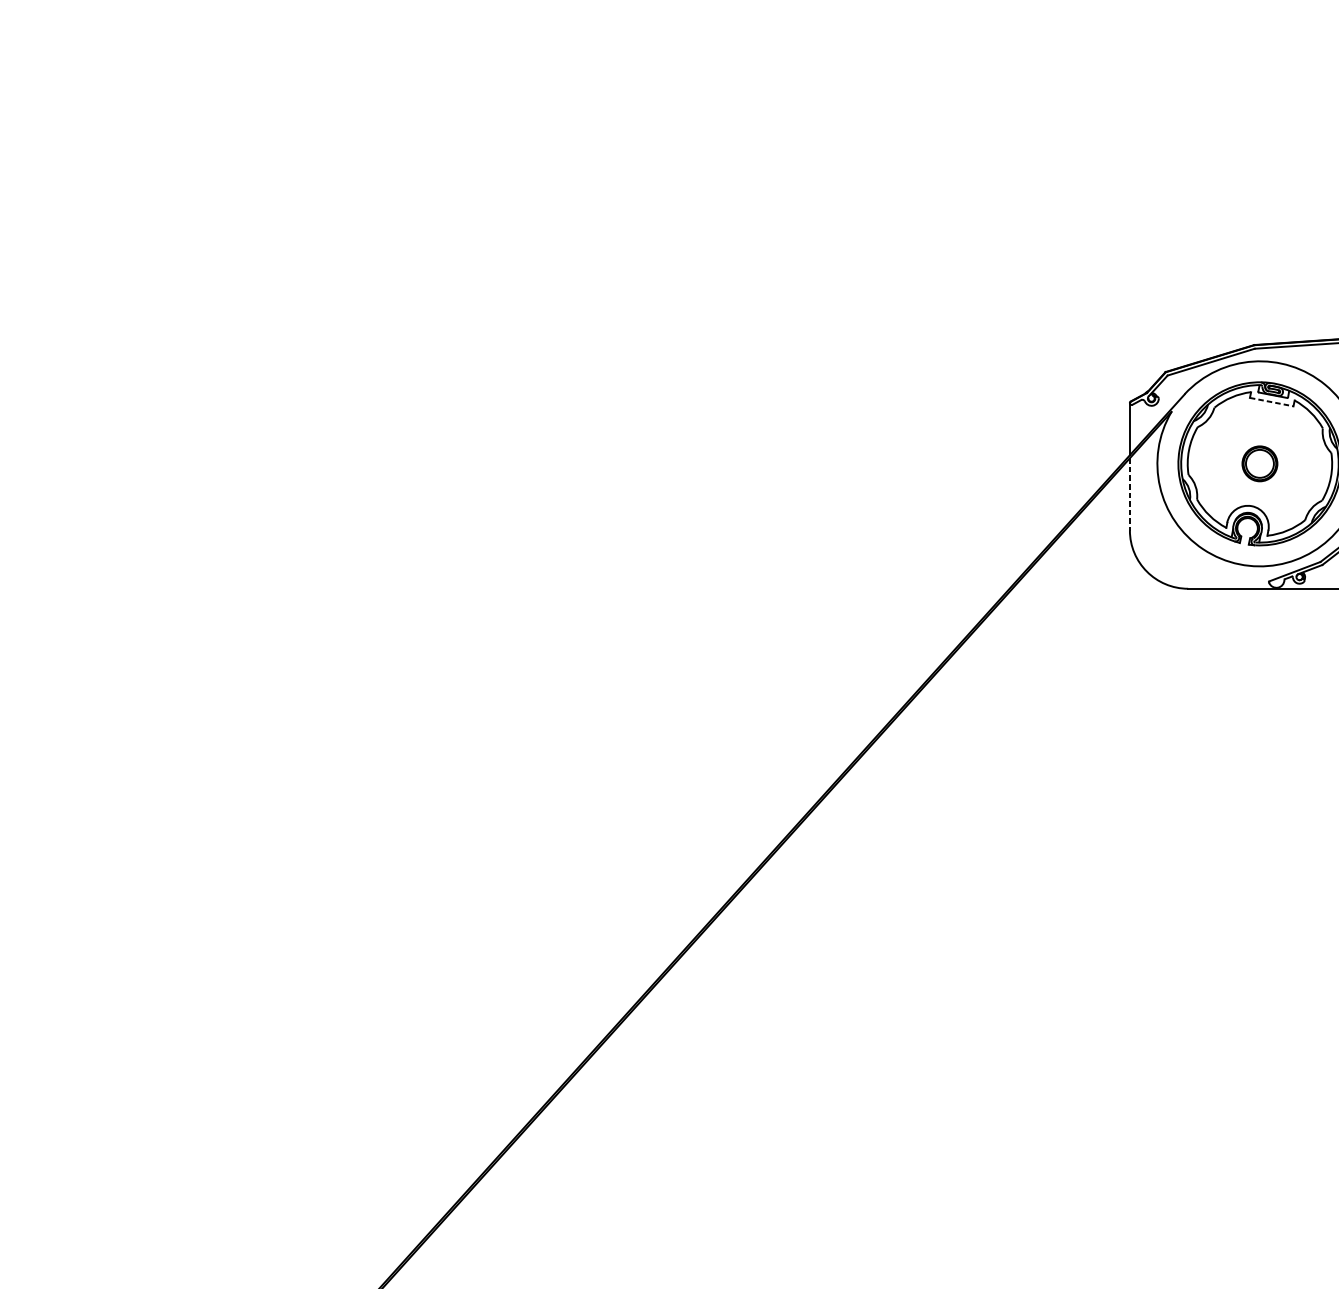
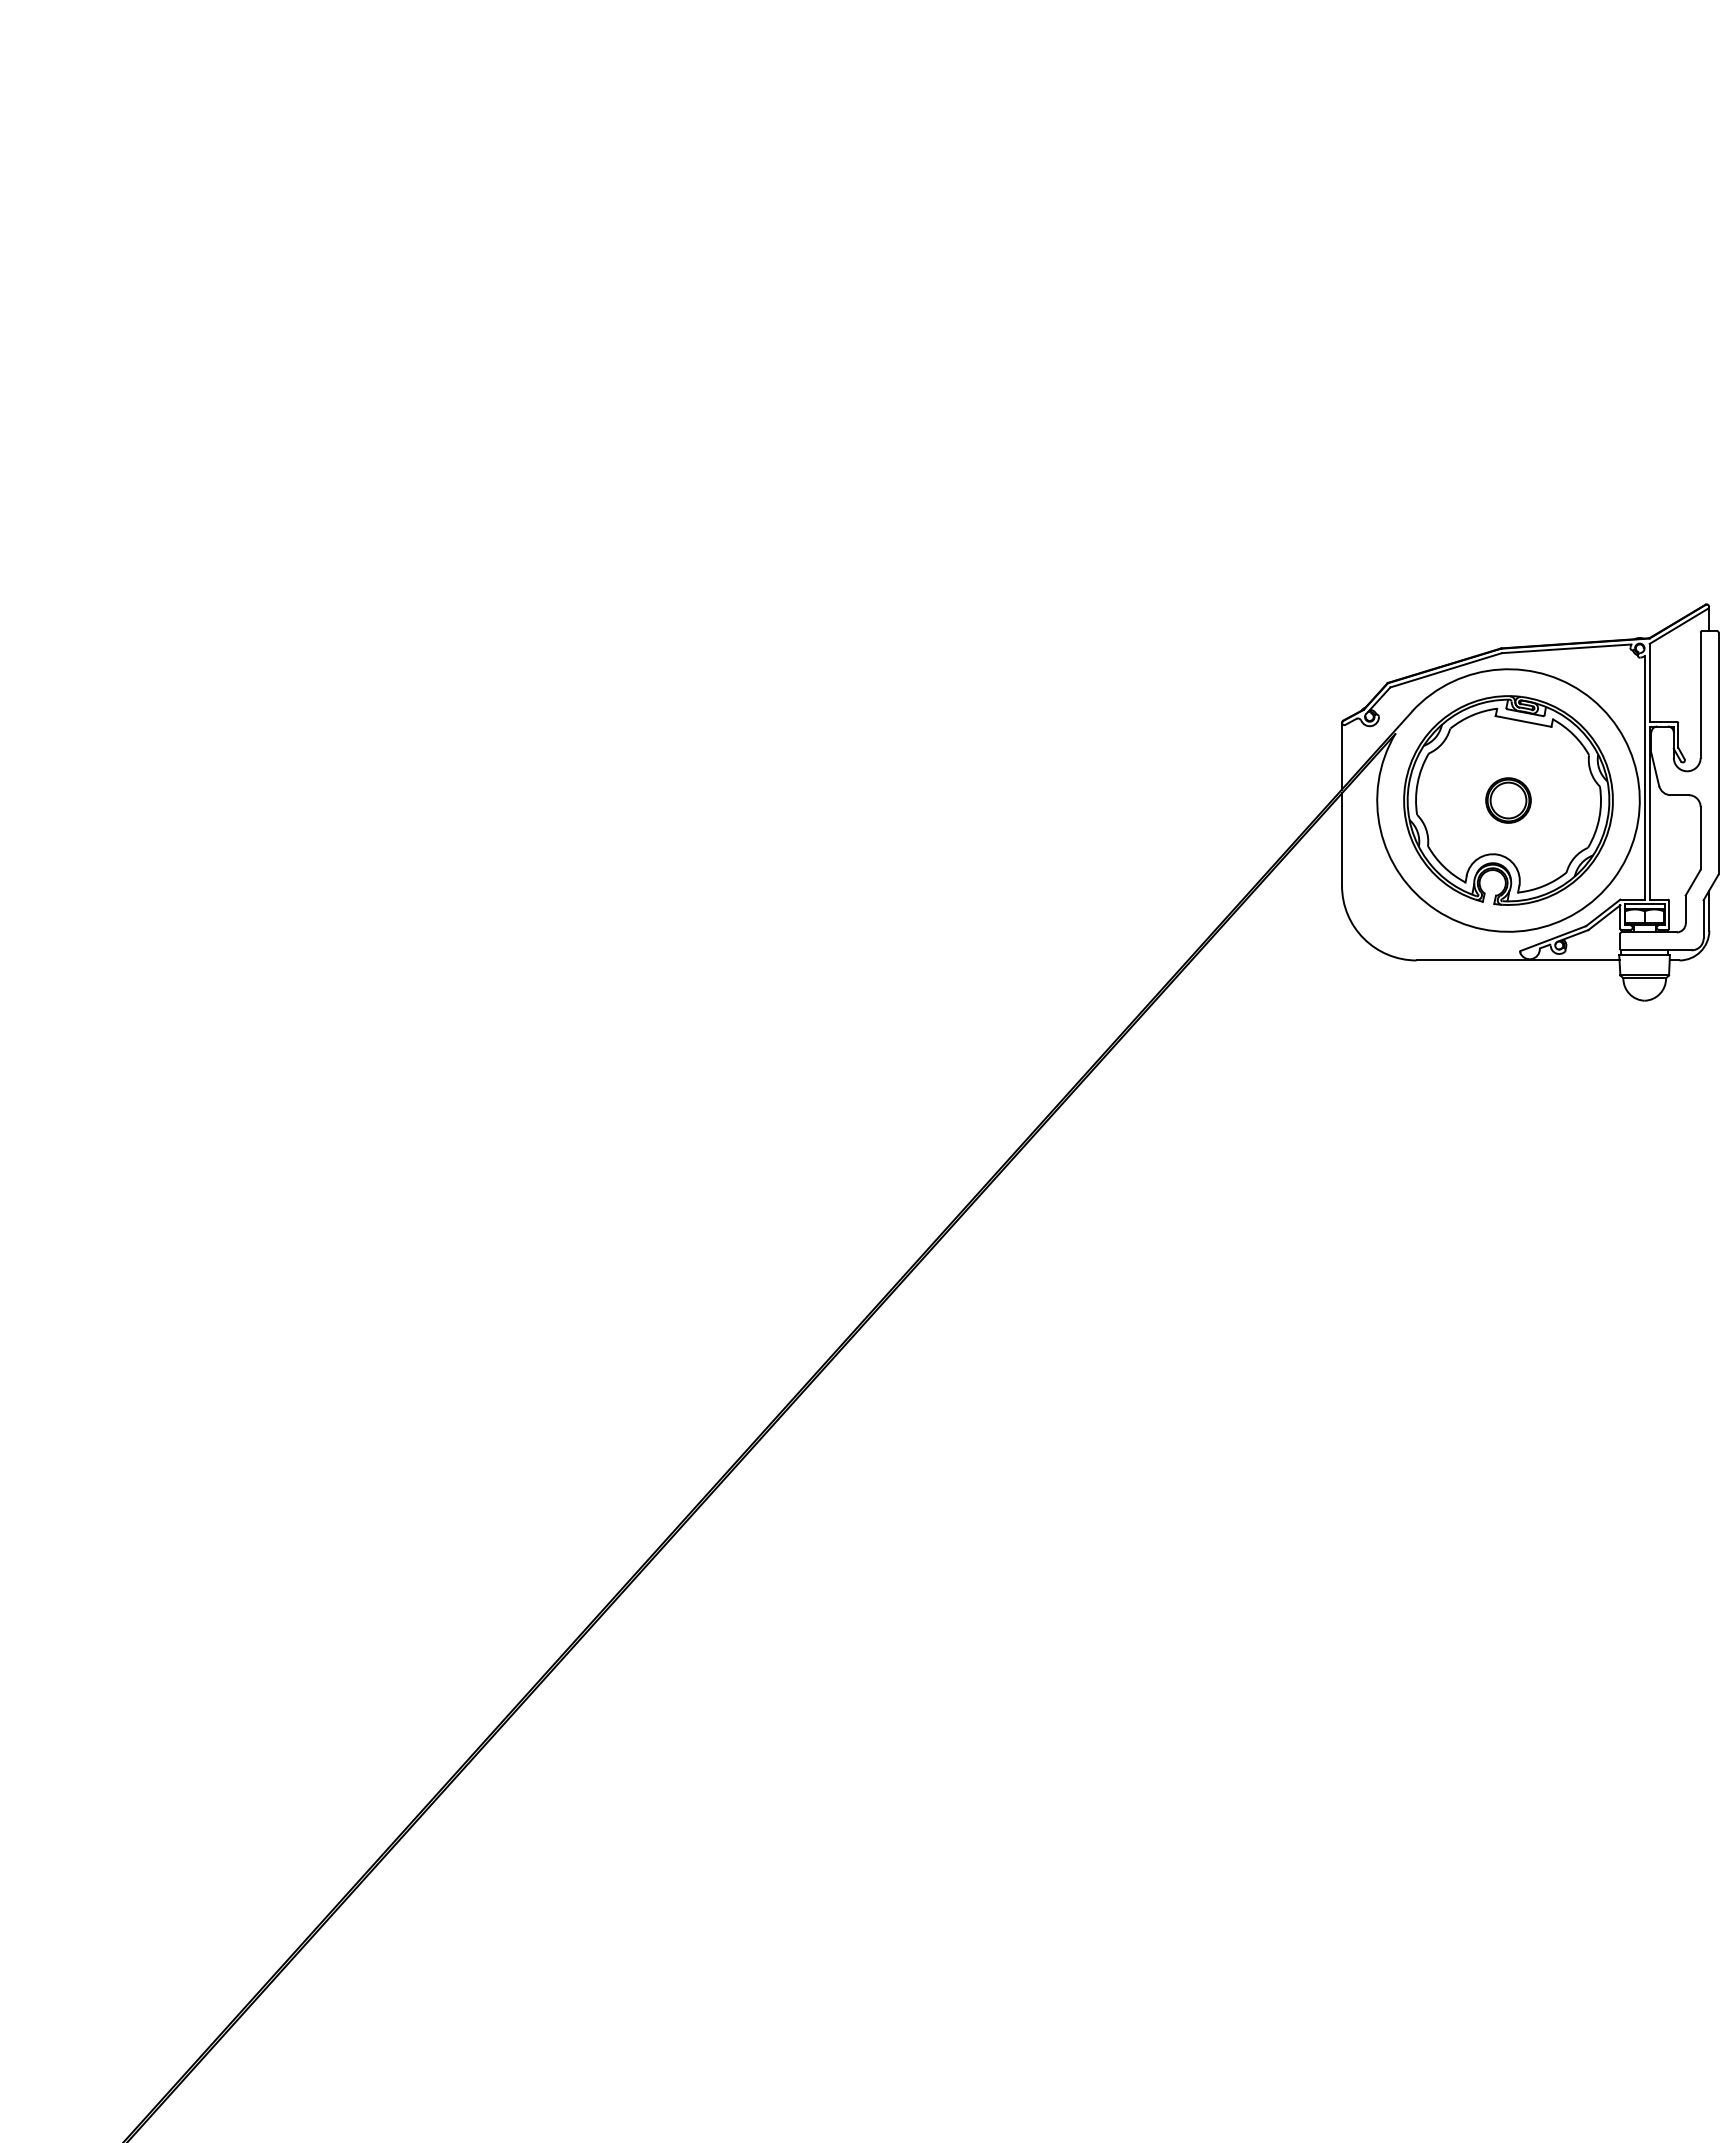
line: (1272, 402) -> (1524, 721), dashed -> solid
line: (1130, 495) -> (1342, 840), dashed -> solid

